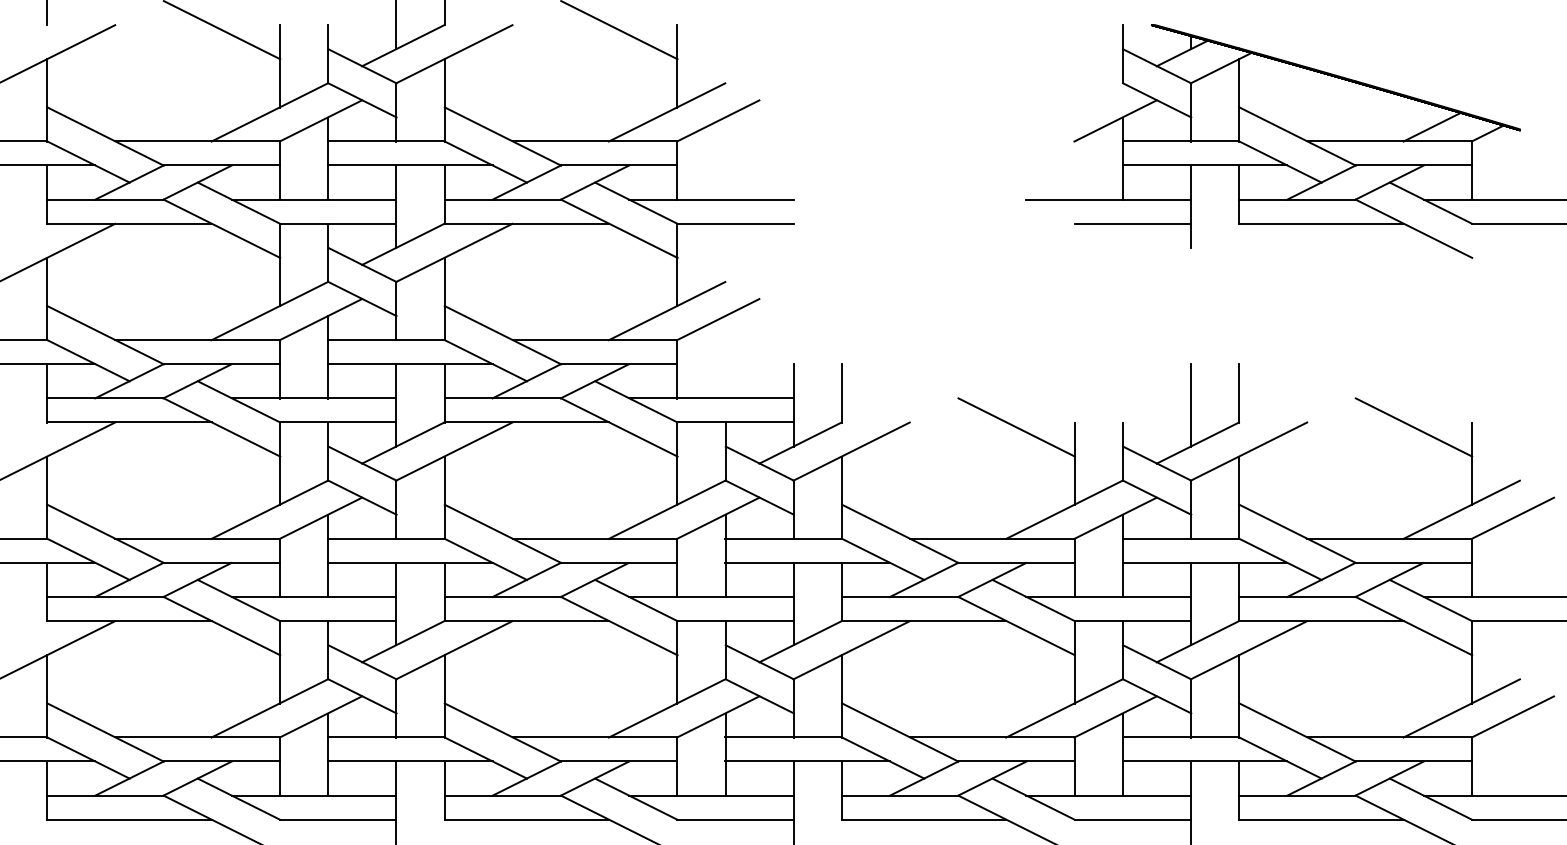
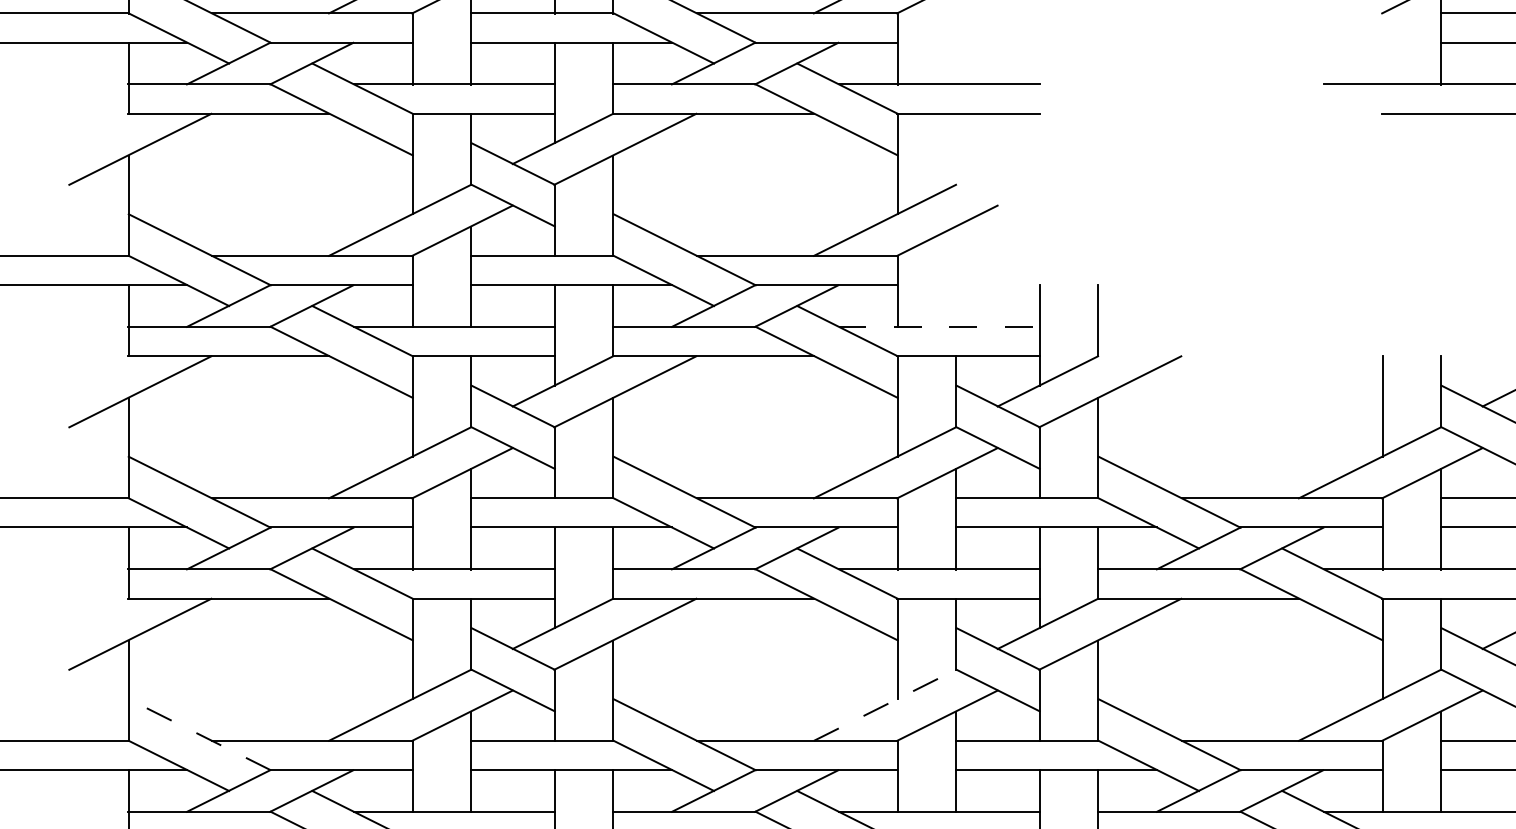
line: (711, 398) -> (939, 327), solid -> dashed
line: (1016, 427) -> (1311, 362), removed
line: (667, 708) -> (885, 705), solid -> dashed
line: (105, 732) -> (199, 734), solid -> dashed

